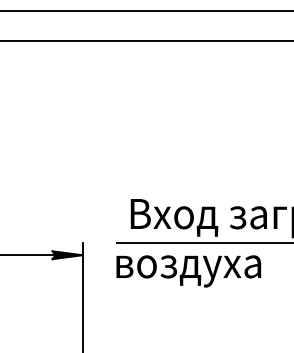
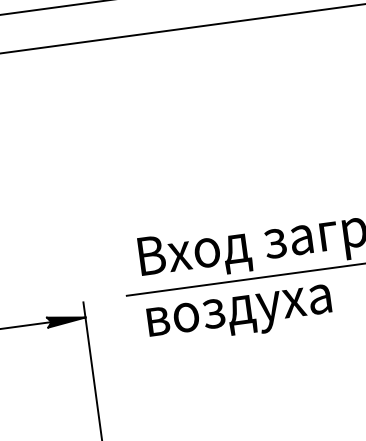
text: (188, 271) -> (239, 316), moved

